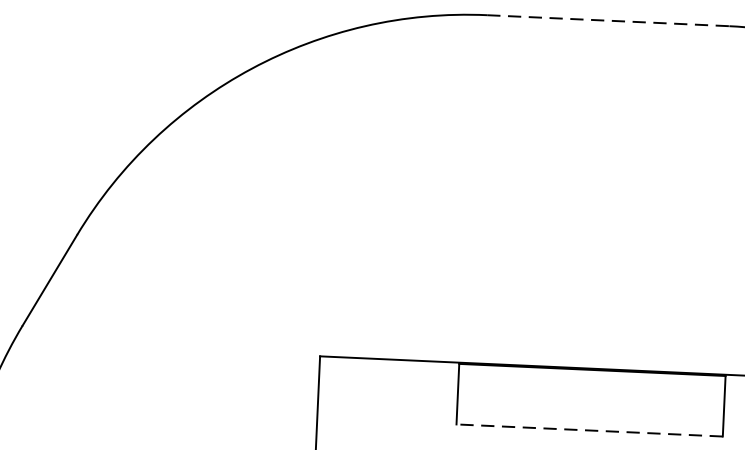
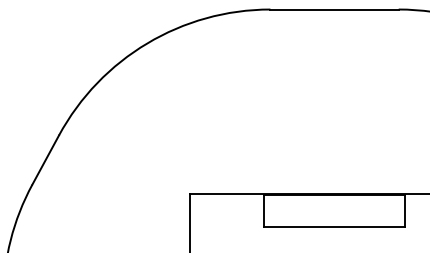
line: (610, 20) -> (335, 9), dashed -> solid
line: (589, 430) -> (334, 226), dashed -> solid

